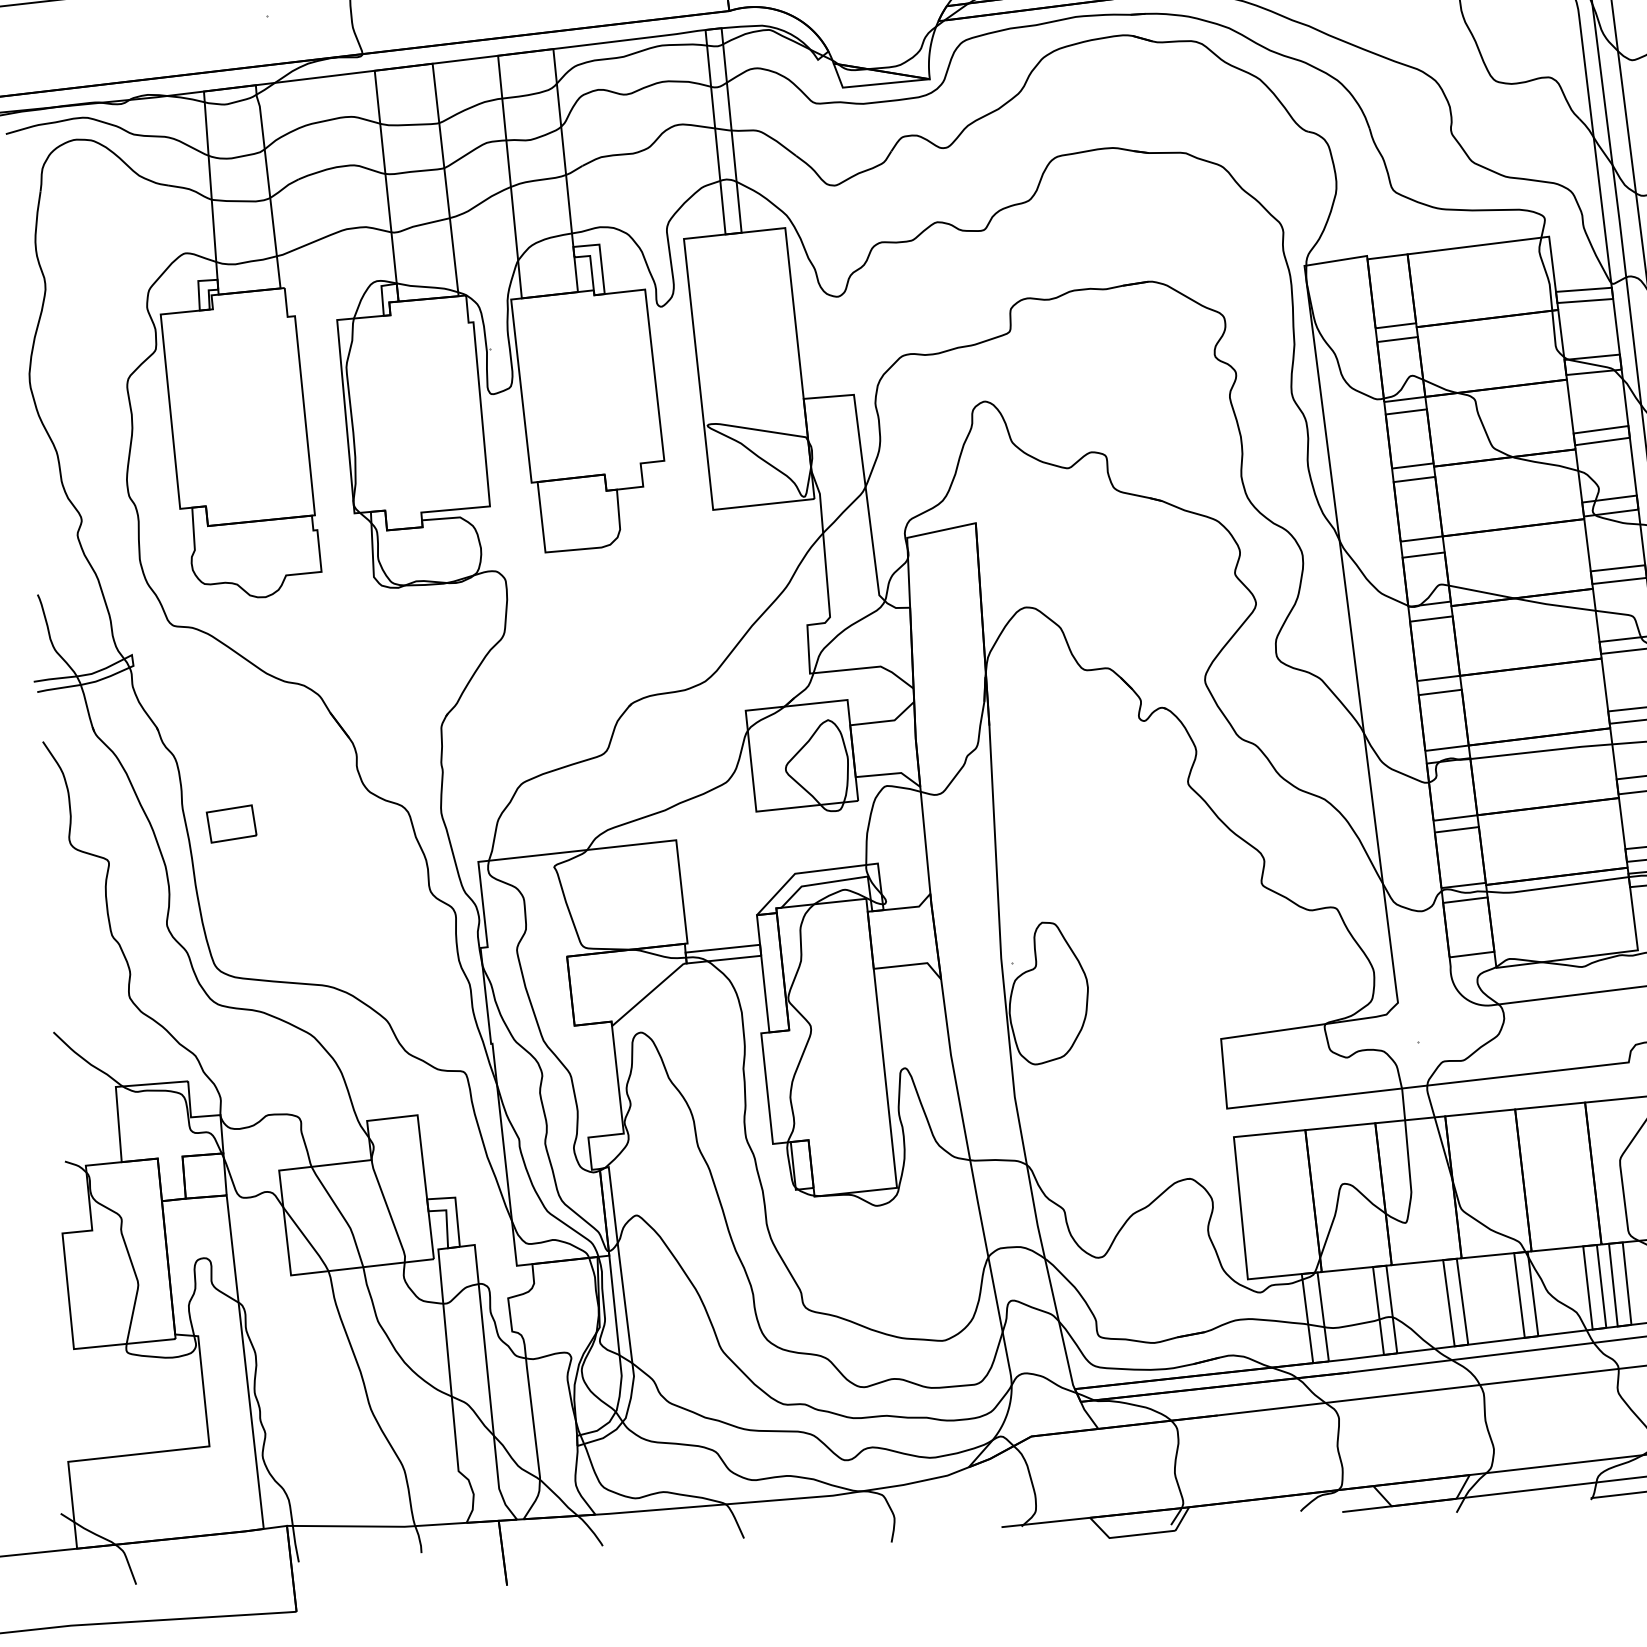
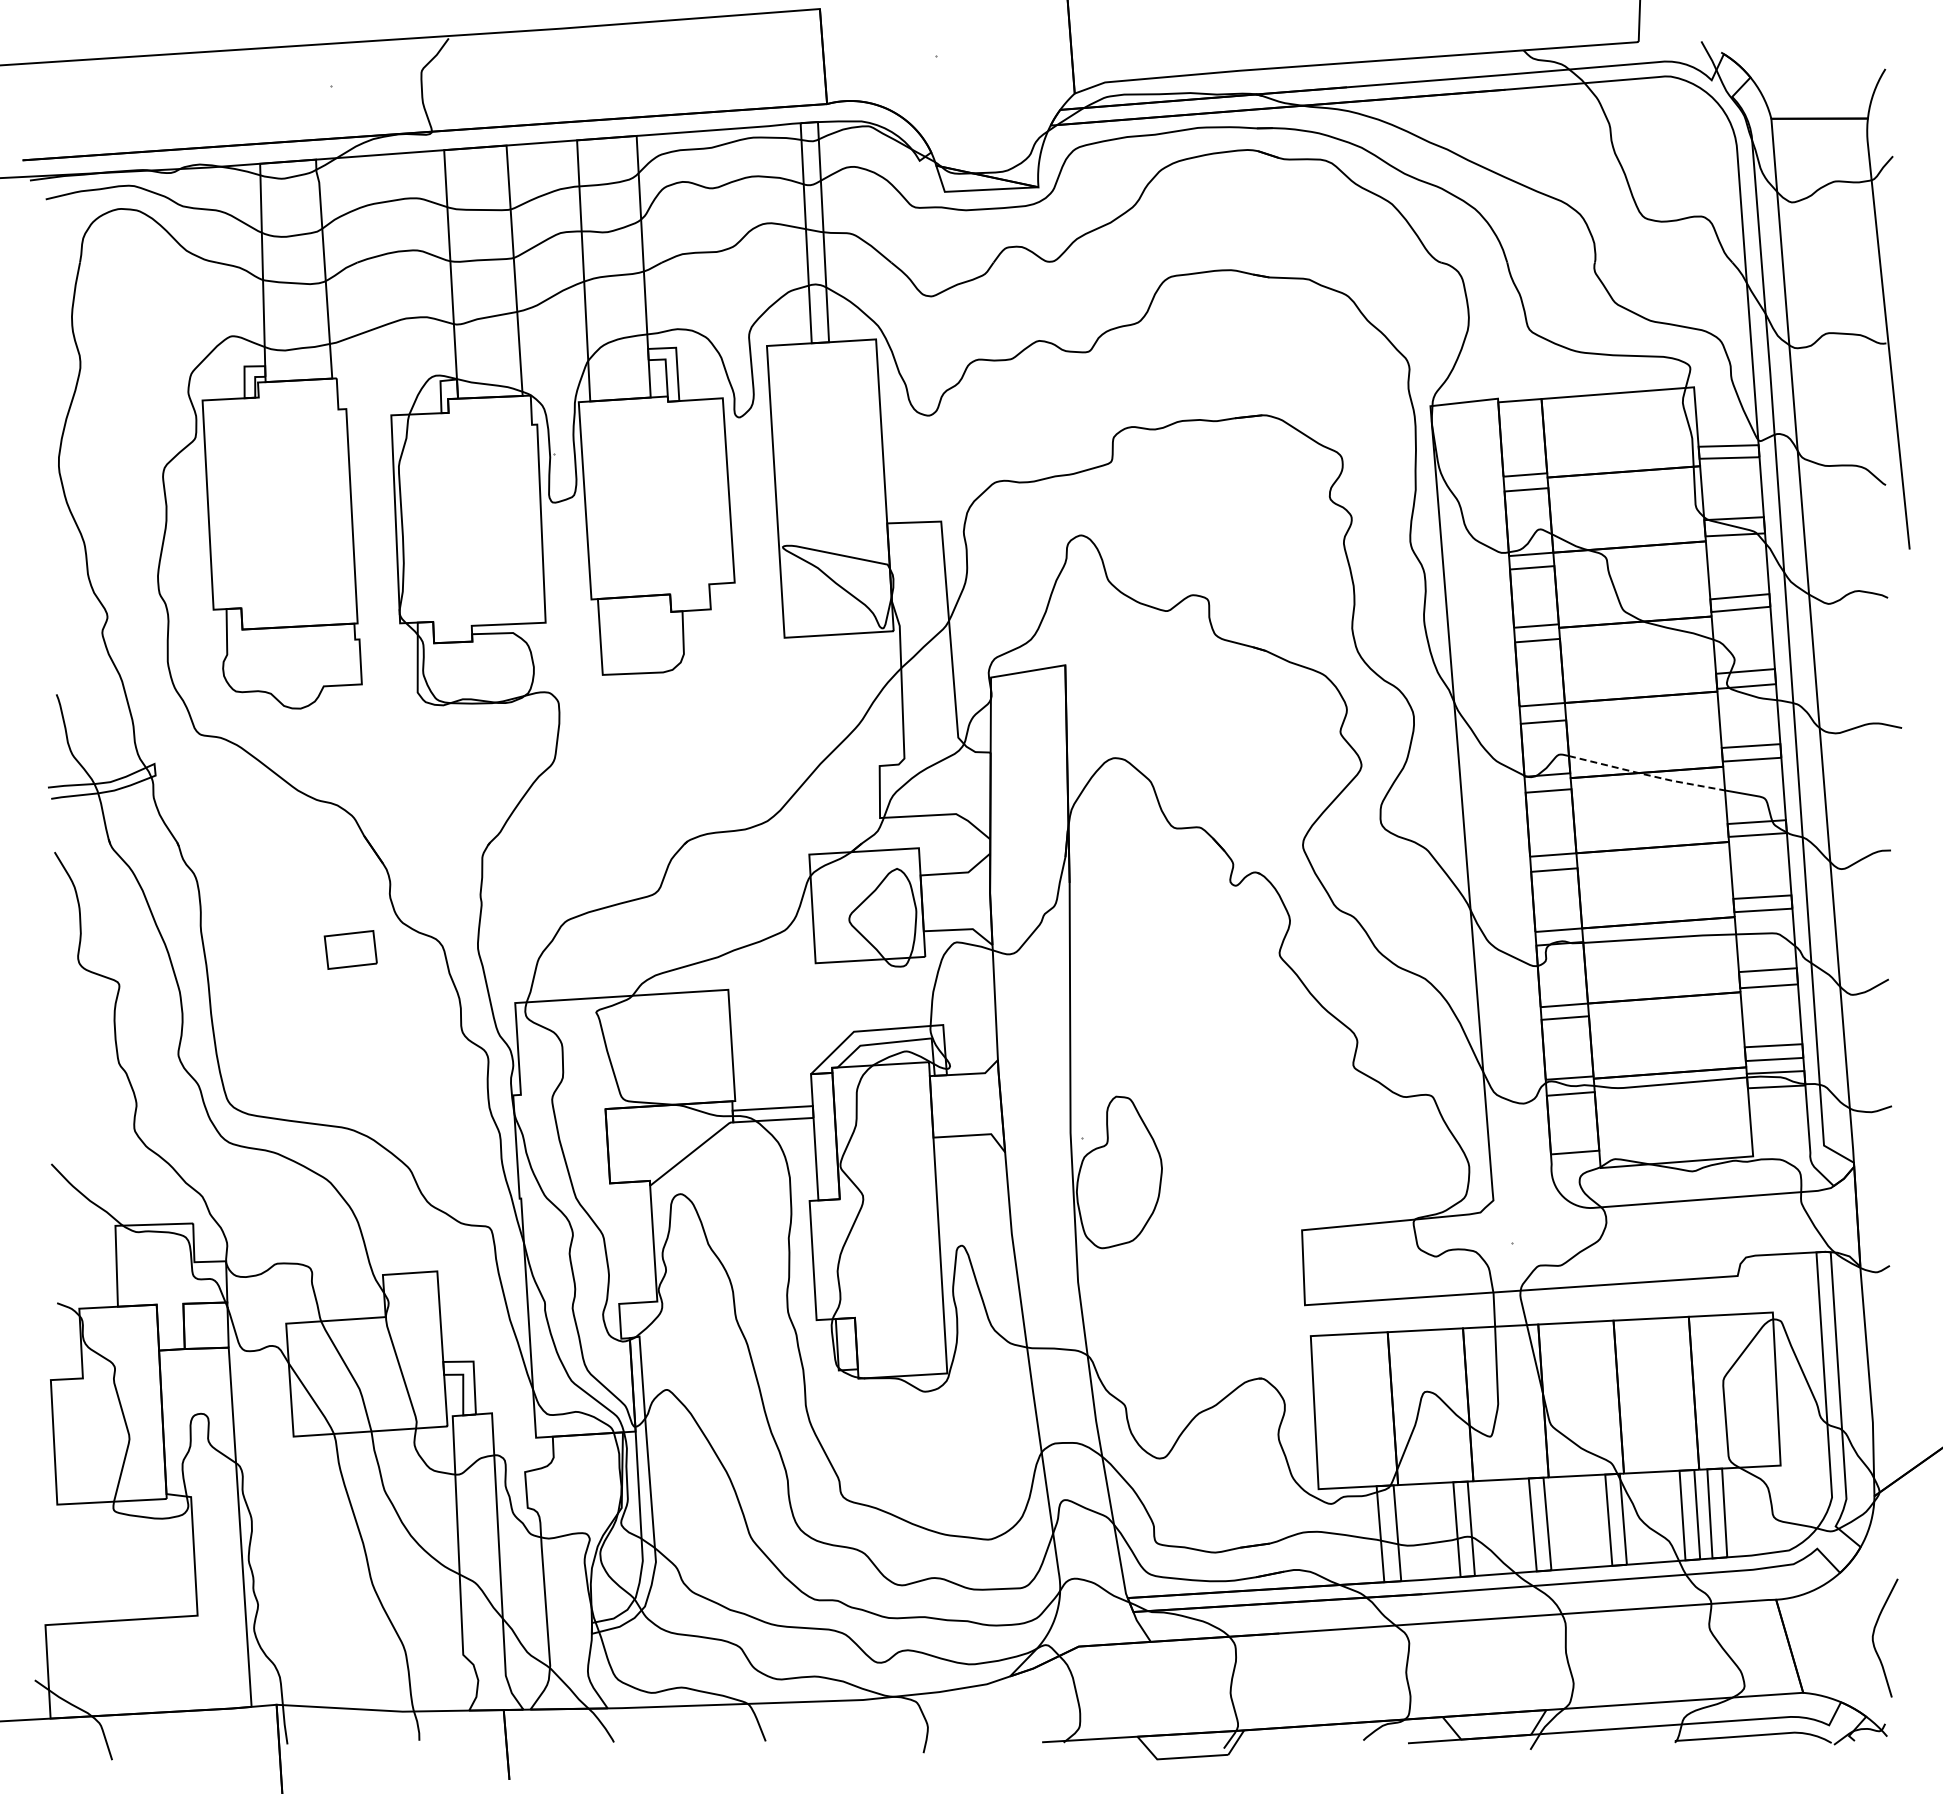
line: (1522, 600) -> (1647, 775), solid -> dashed
part: (231, 823) -> (350, 949), moved

